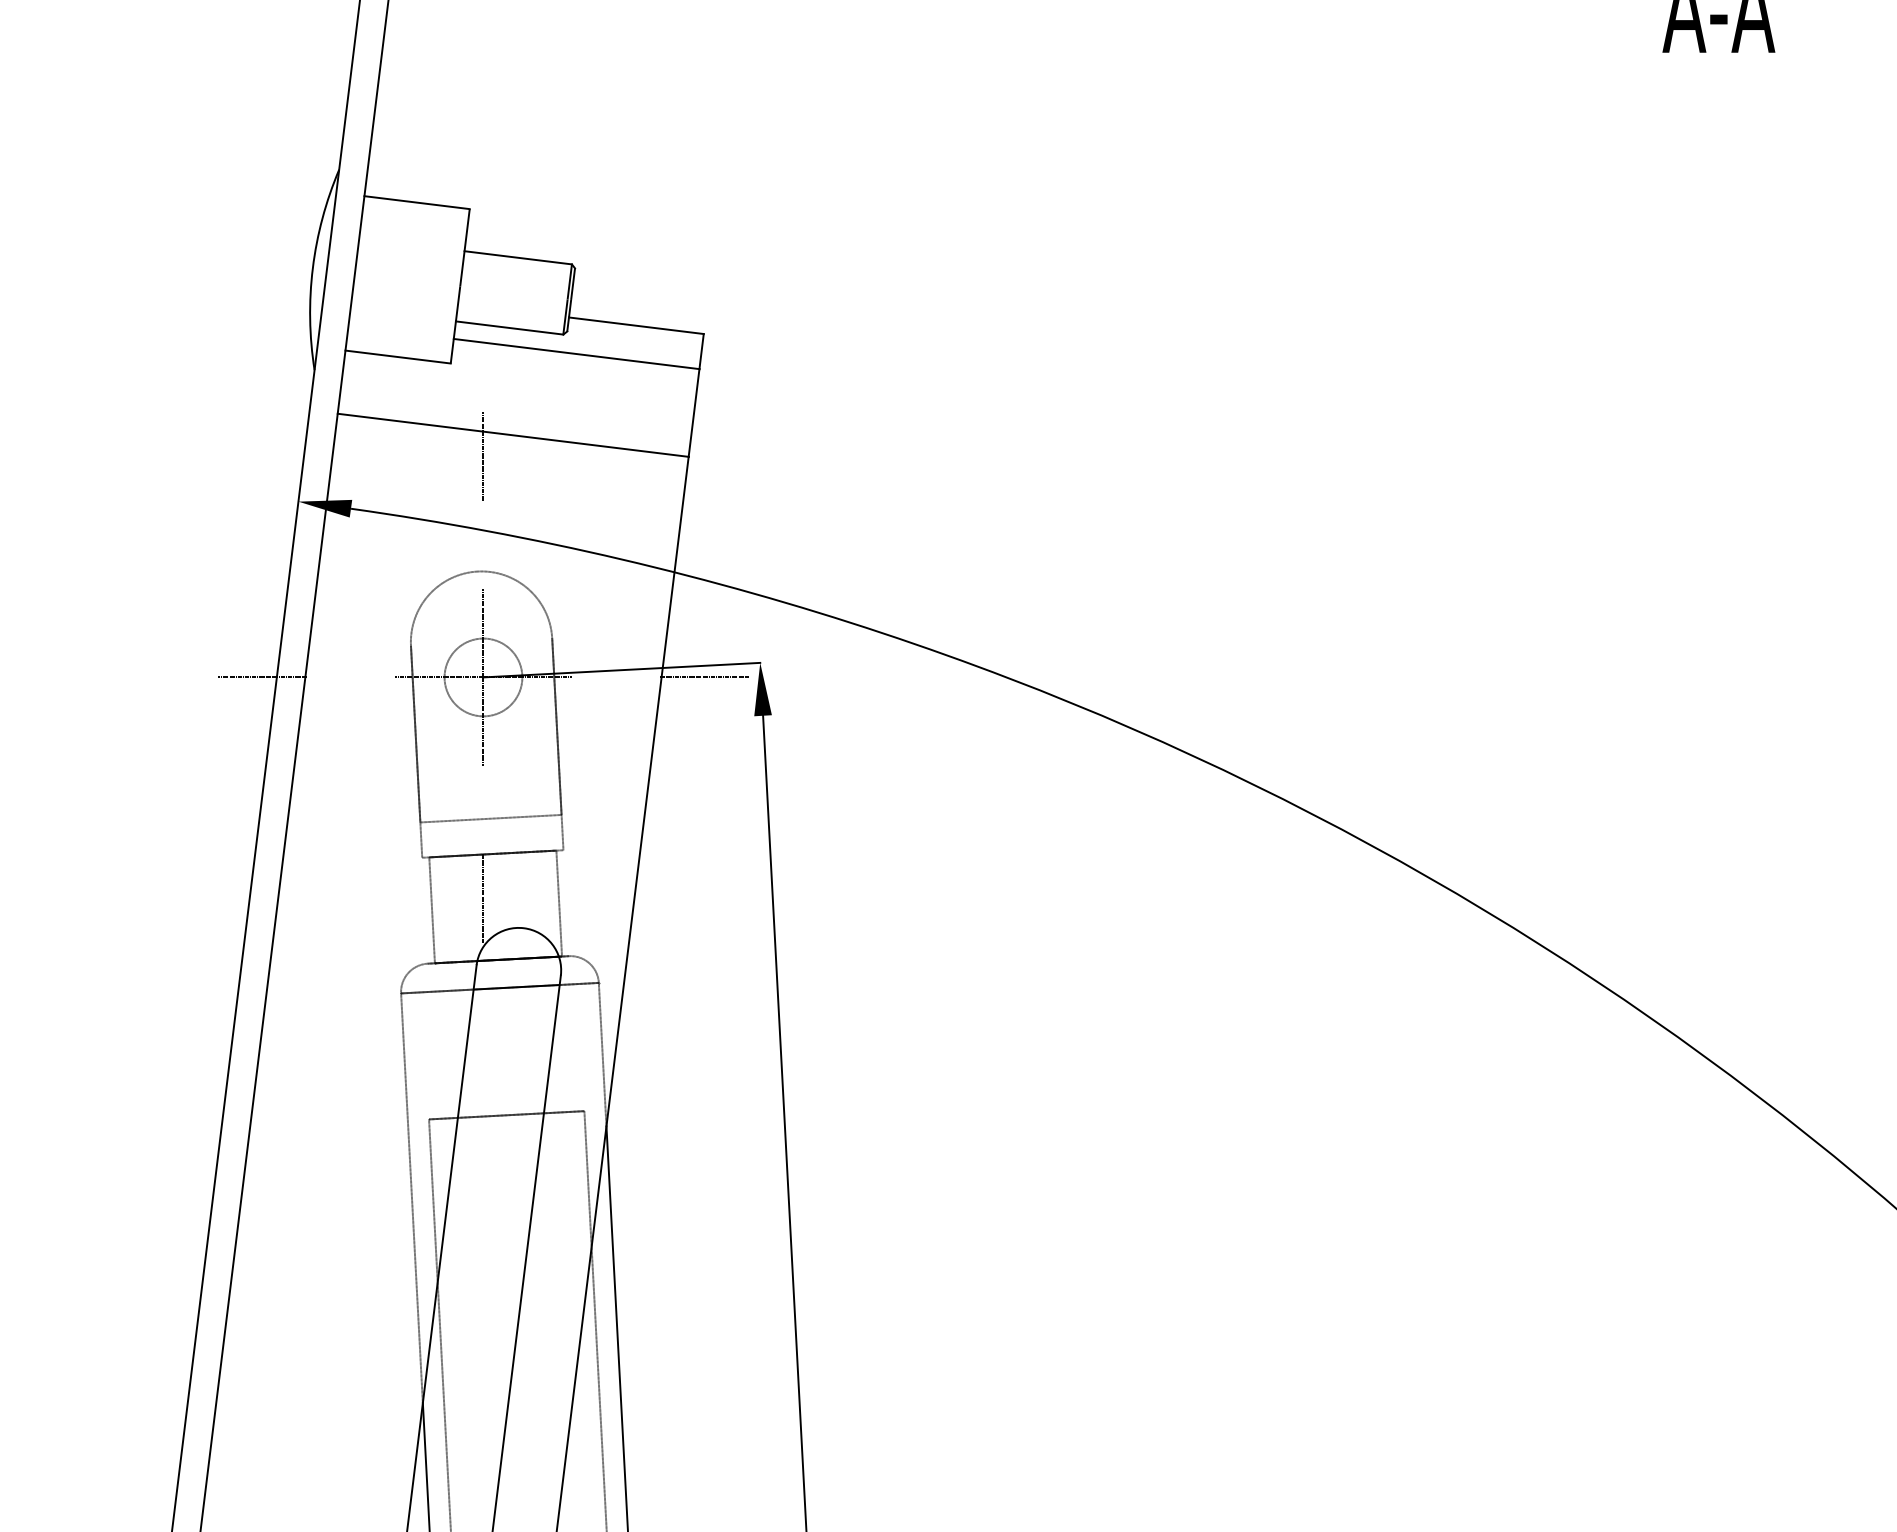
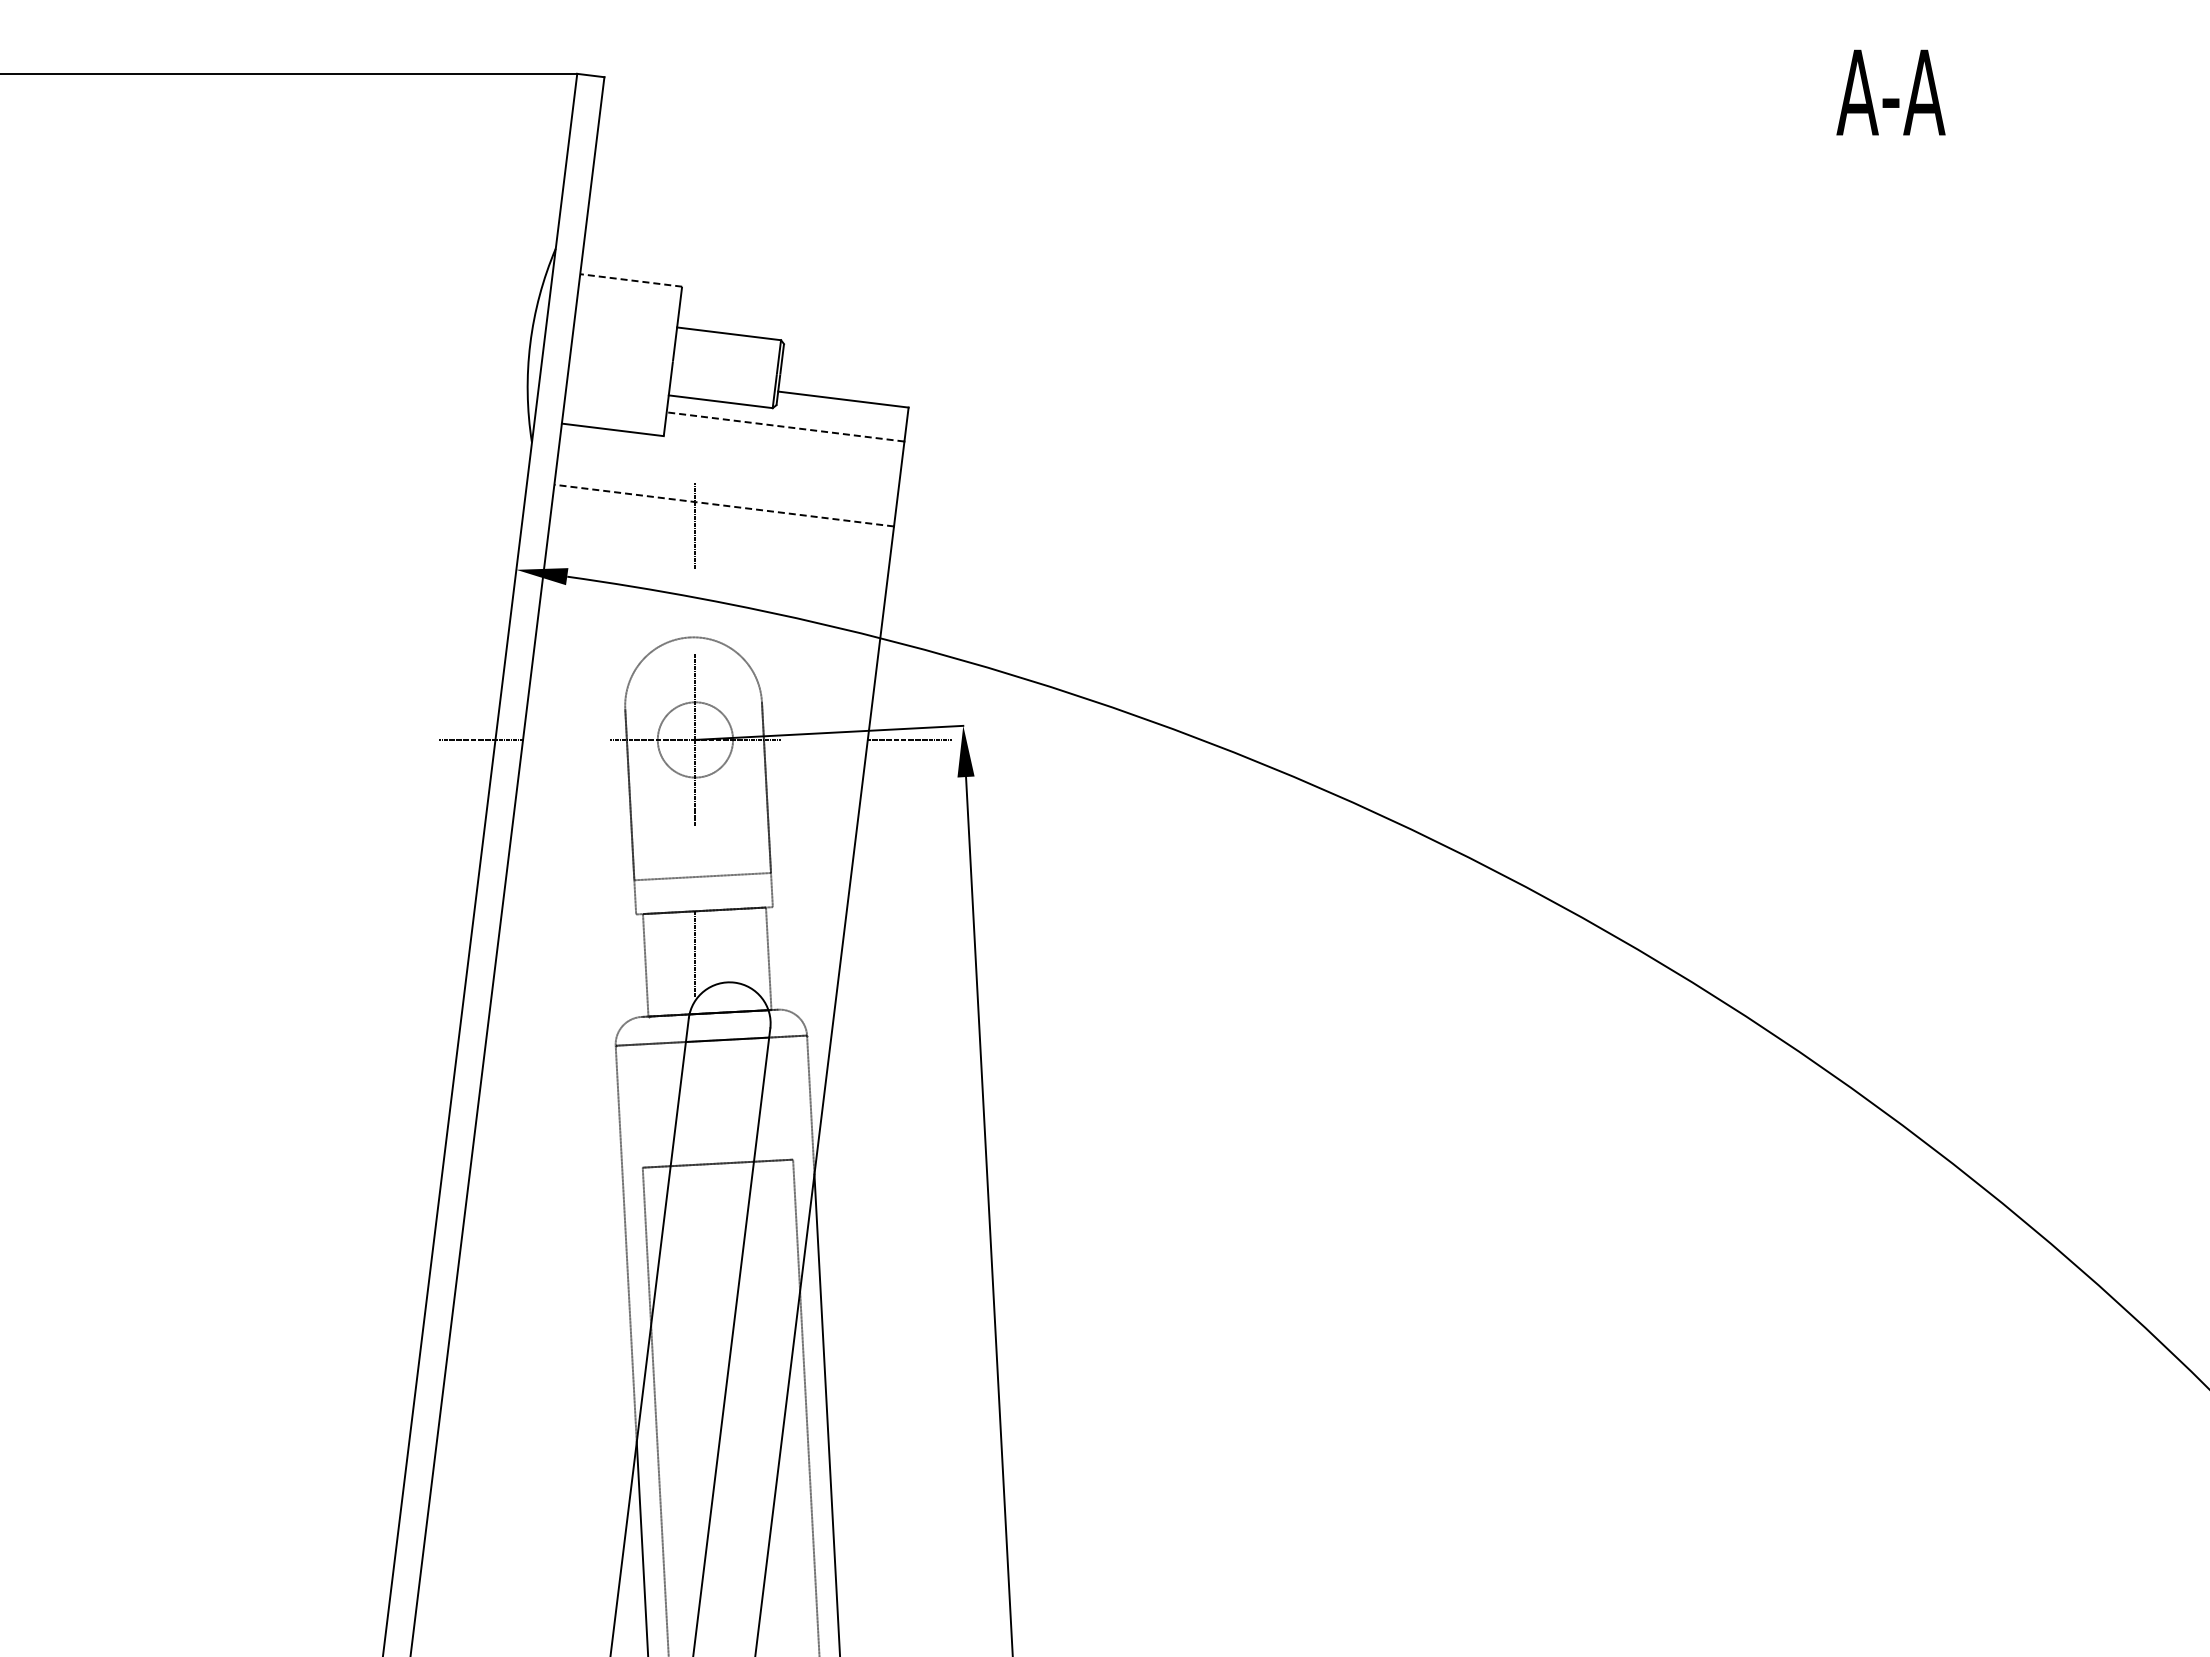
line: (416, 202) -> (630, 280), solid -> dashed
line: (576, 353) -> (785, 426), solid -> dashed
line: (512, 435) -> (723, 505), solid -> dashed

